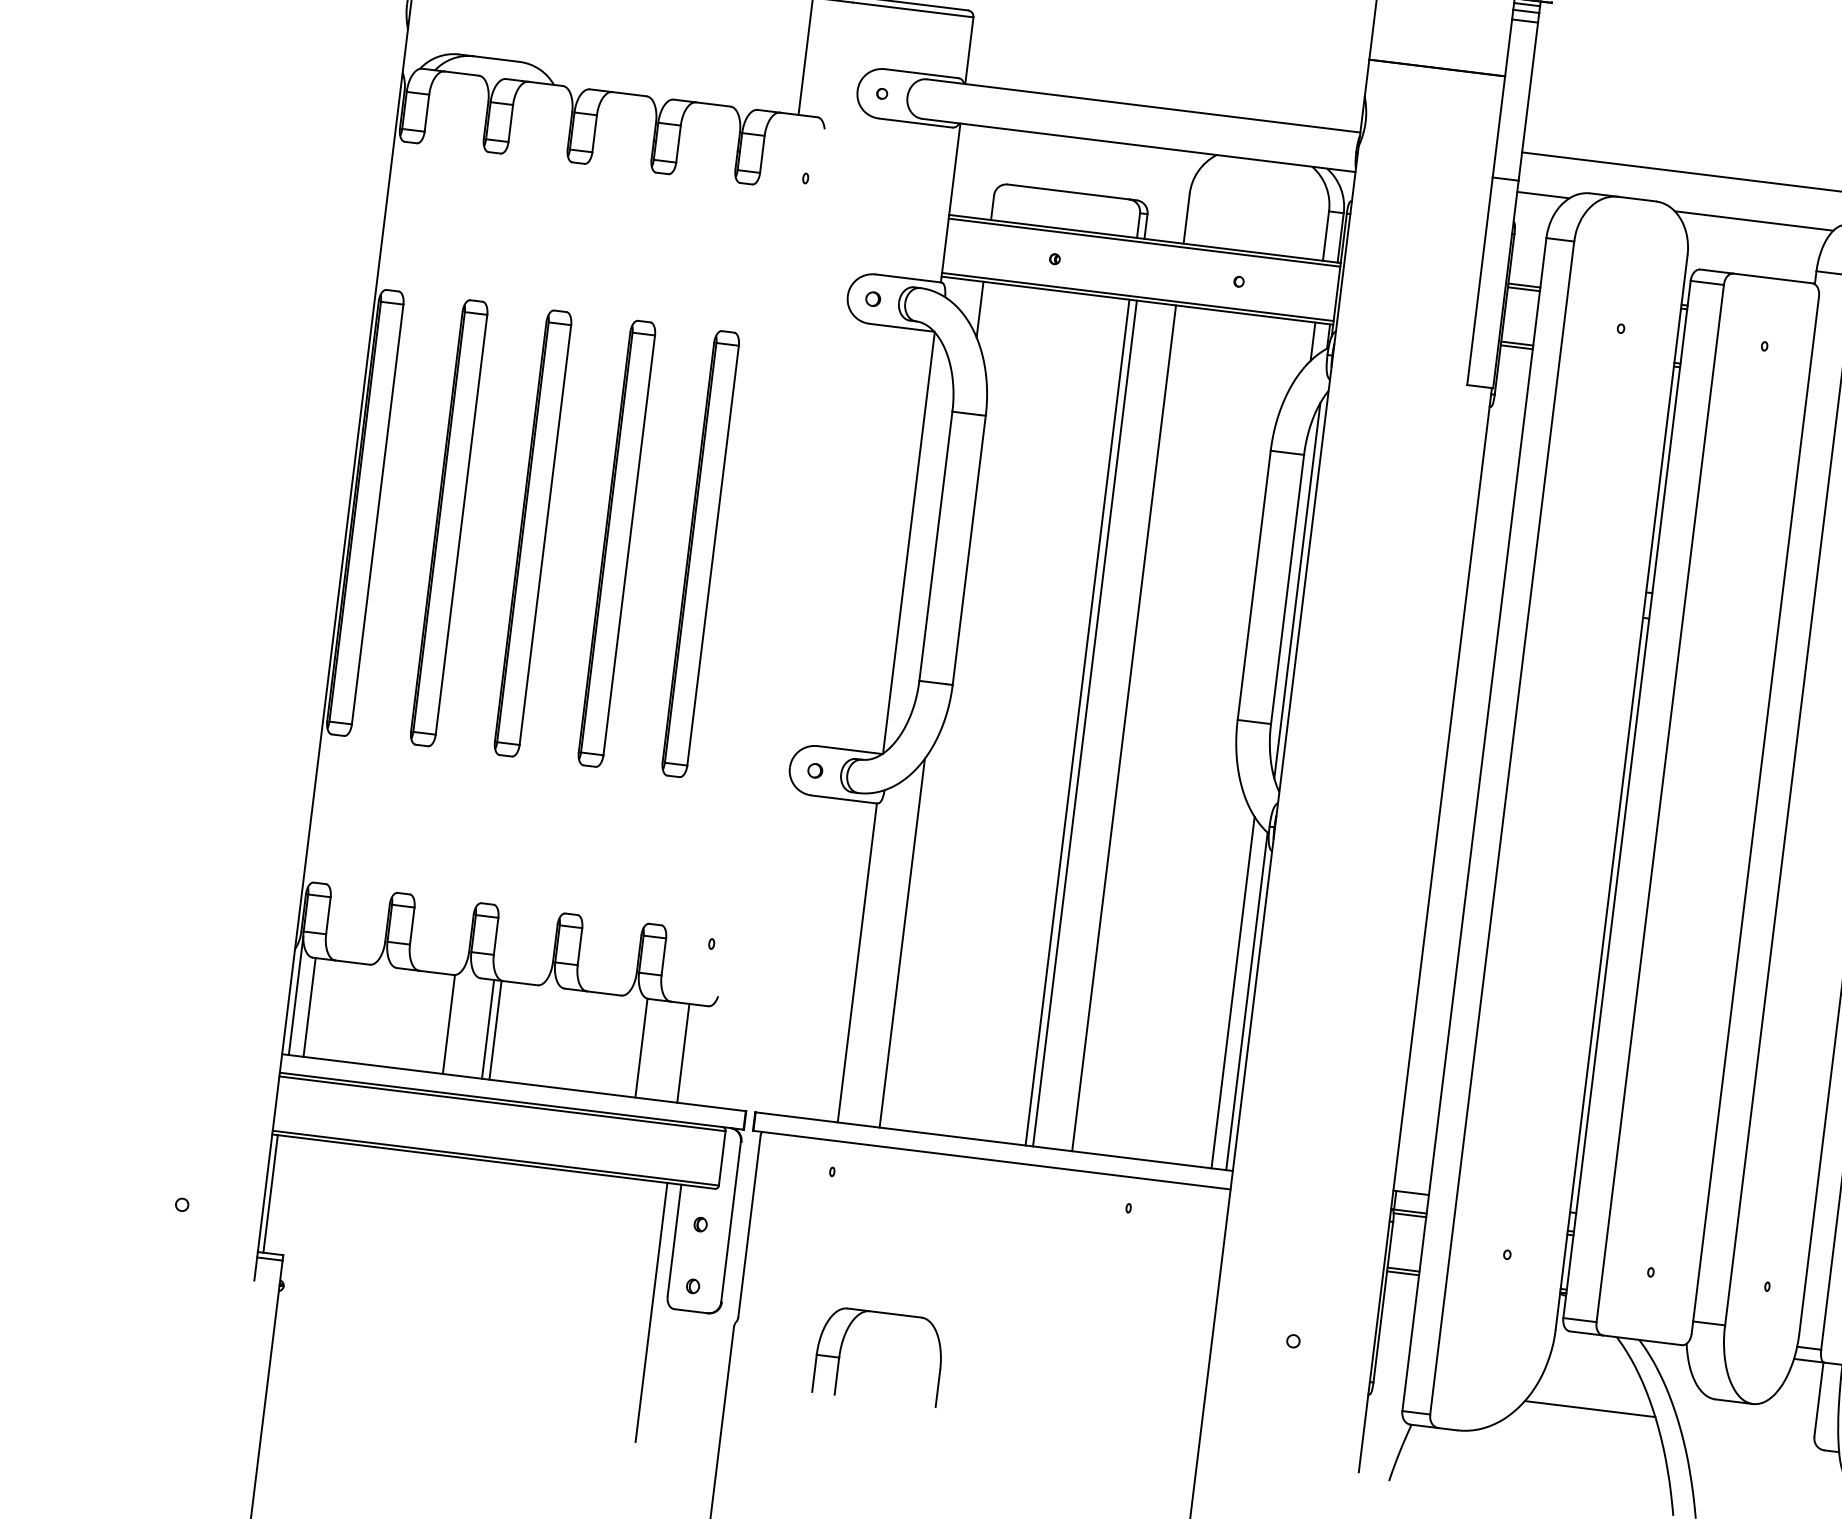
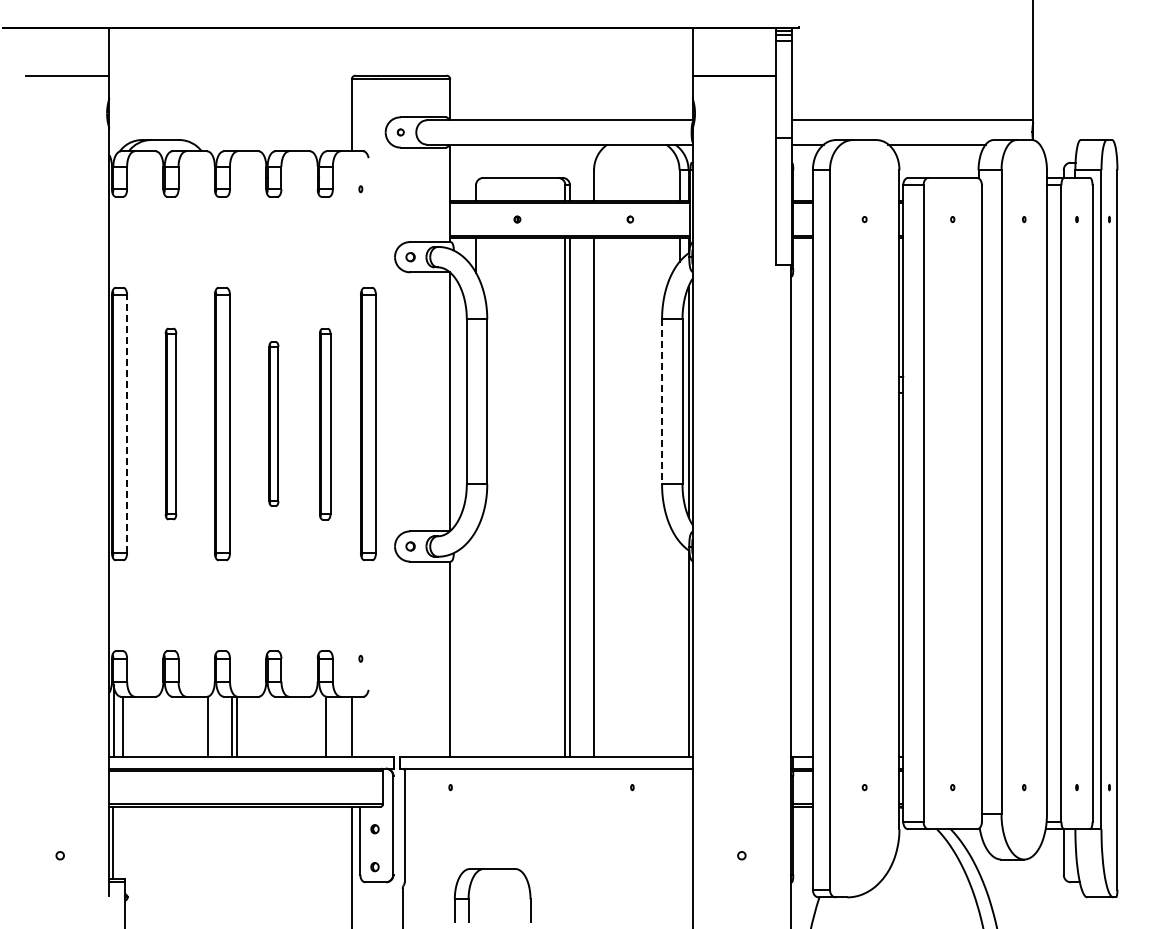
line: (378, 515) -> (127, 424), solid -> dashed
part: (448, 522) -> (170, 423), size x0.7
part: (616, 542) -> (273, 423), size x0.6
part: (699, 554) -> (324, 424), size x0.7
part: (771, 563) -> (368, 424), added
line: (1254, 584) -> (662, 401), solid -> dashed
line: (901, 941) -> (475, 643), removed
line: (1233, 992) -> (679, 649), removed
line: (1590, 1408) -> (926, 874), removed

